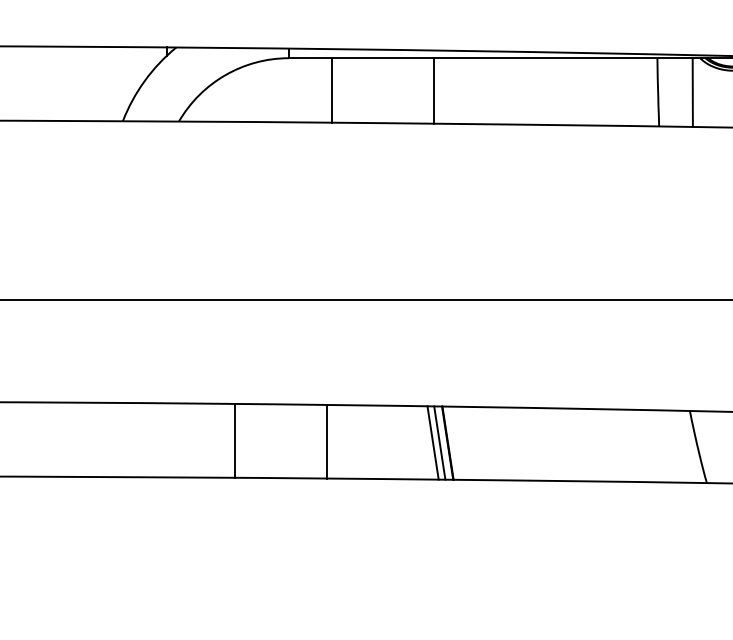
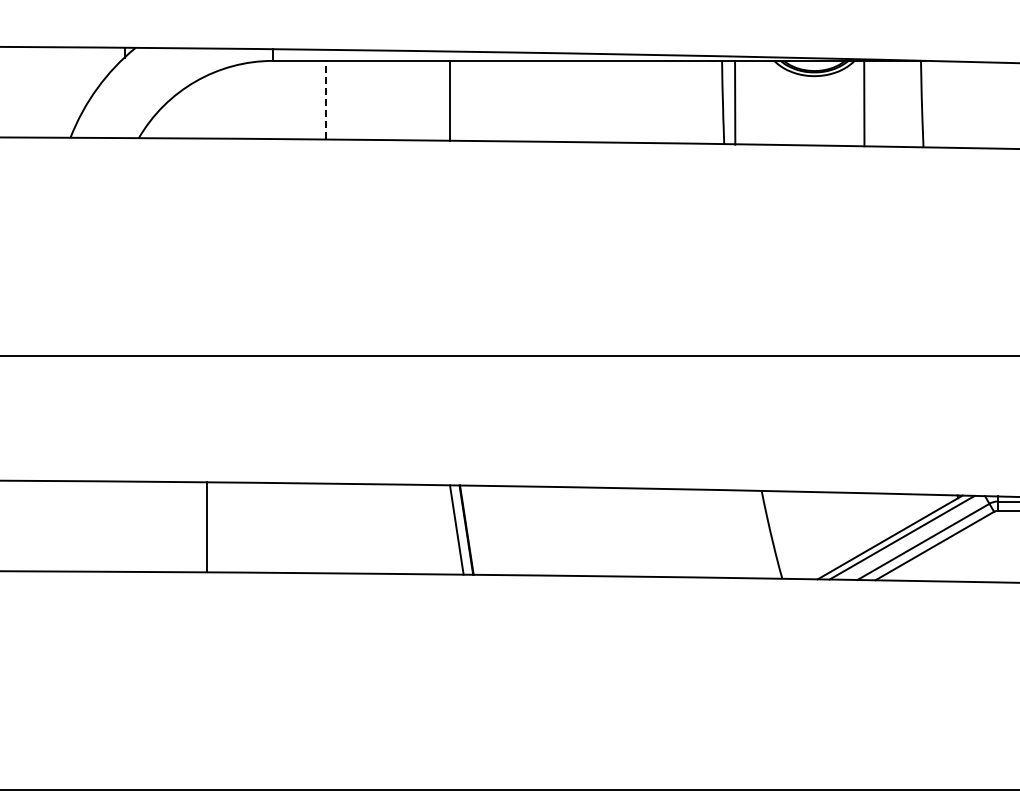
line: (332, 89) -> (325, 99), solid -> dashed
line: (693, 92) -> (735, 102), moved
line: (327, 441) -> (319, 528), removed
line: (432, 442) -> (448, 529), removed

